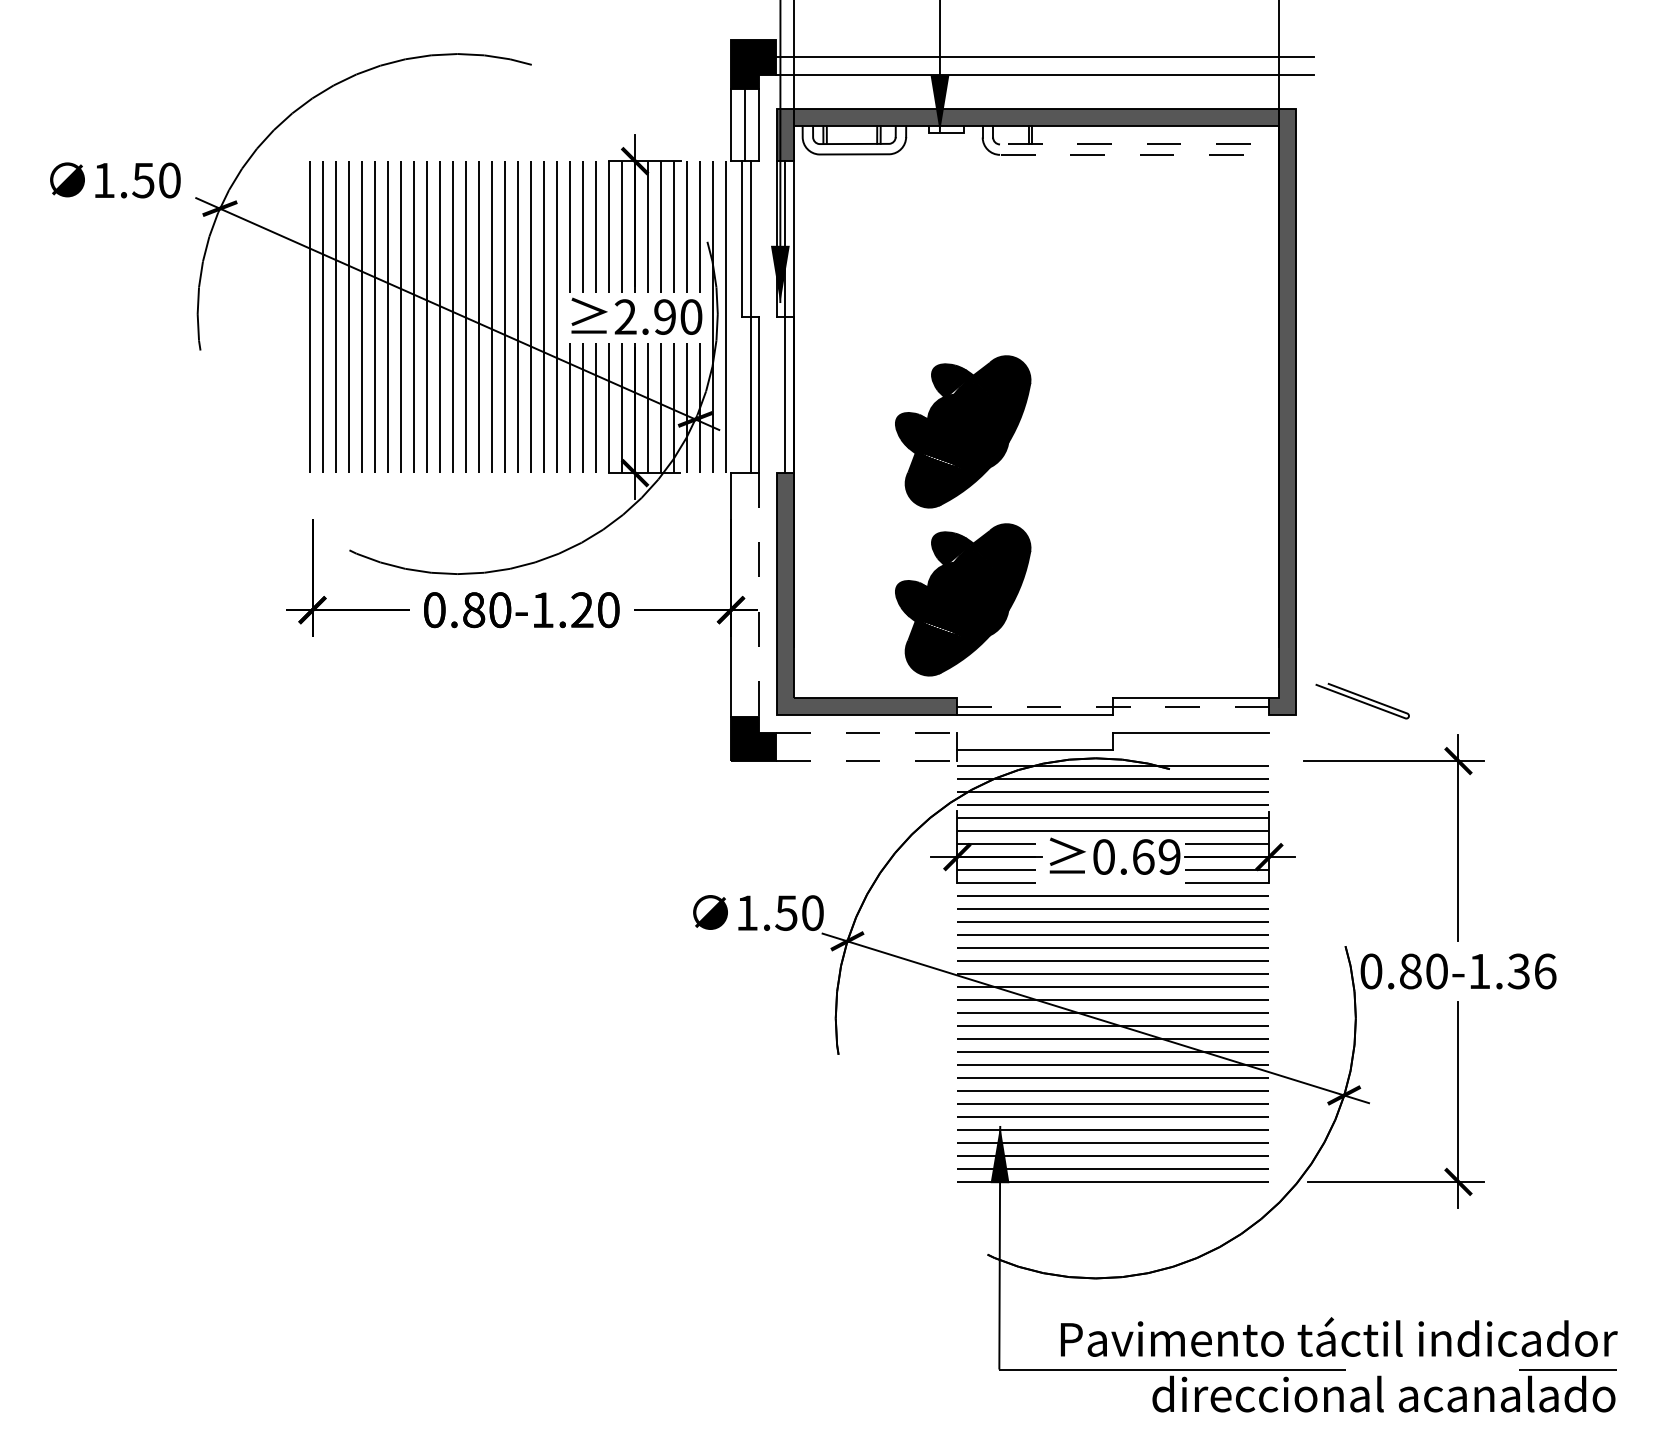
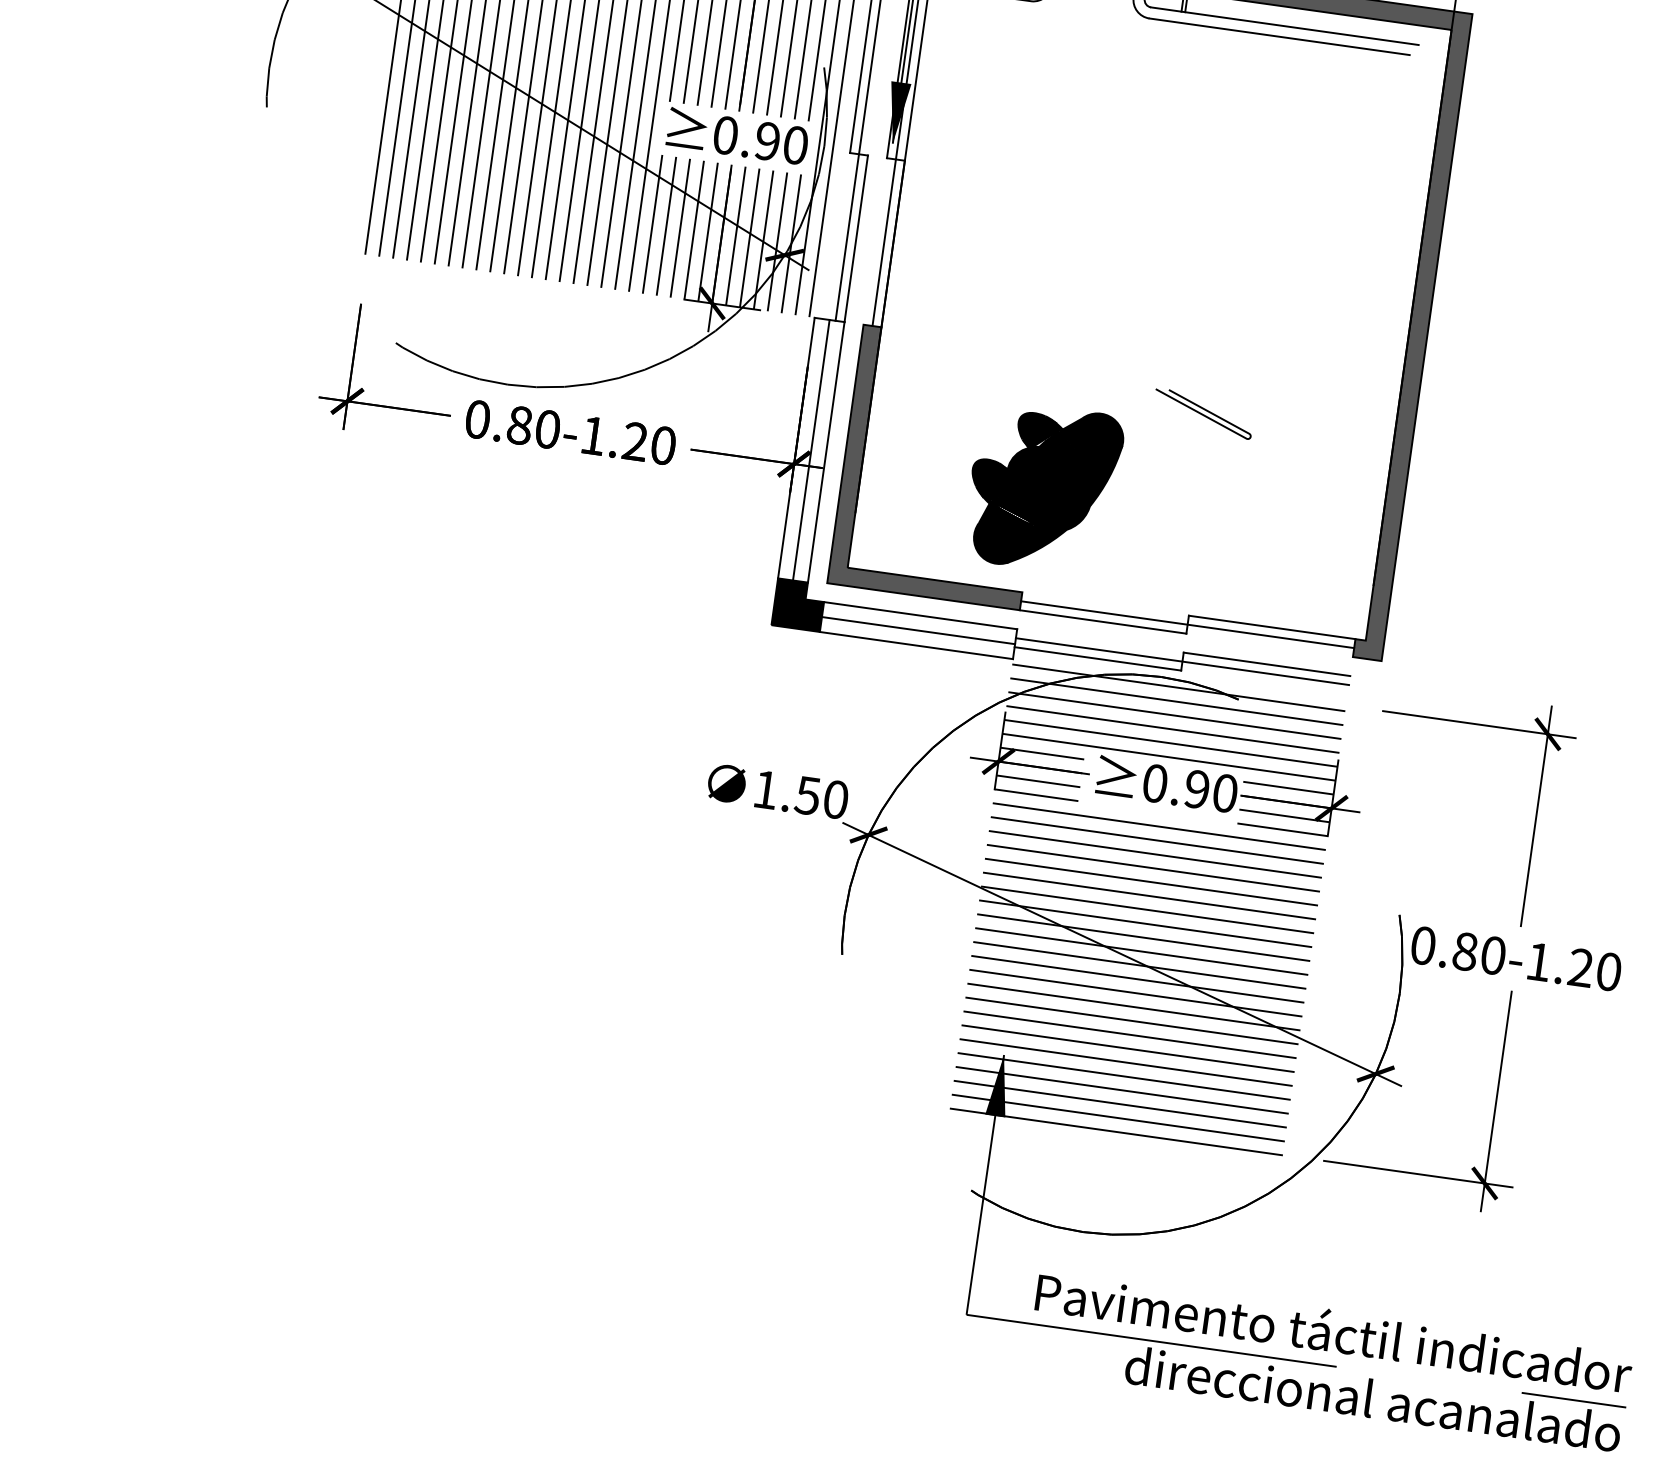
line: (1124, 144) -> (1283, 26), dashed -> solid
line: (1121, 154) -> (1279, 36), dashed -> solid
text: (625, 316) -> (725, 134), 2.90 -> 0.90
part: (963, 431) -> (1069, 308), removed
line: (745, 595) -> (811, 450), added
line: (759, 595) -> (826, 452), dashed -> solid
part: (1362, 700) -> (1203, 413), moved
line: (1112, 706) -> (1186, 624), dashed -> solid
line: (867, 733) -> (921, 616), dashed -> solid
line: (1113, 741) -> (1182, 661), added
line: (866, 747) -> (918, 631), added
line: (867, 761) -> (917, 646), dashed -> solid
text: (1156, 856) -> (1211, 790), 0.69 -> 0.90
text: (1531, 971) -> (1594, 969), 0.80-1.36 -> 0.80-1.20

